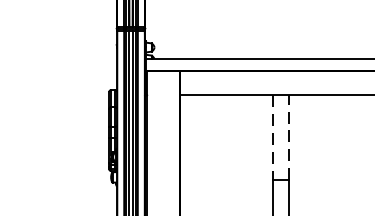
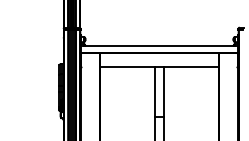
line: (272, 138) -> (154, 92), dashed -> solid
line: (289, 138) -> (164, 92), dashed -> solid

